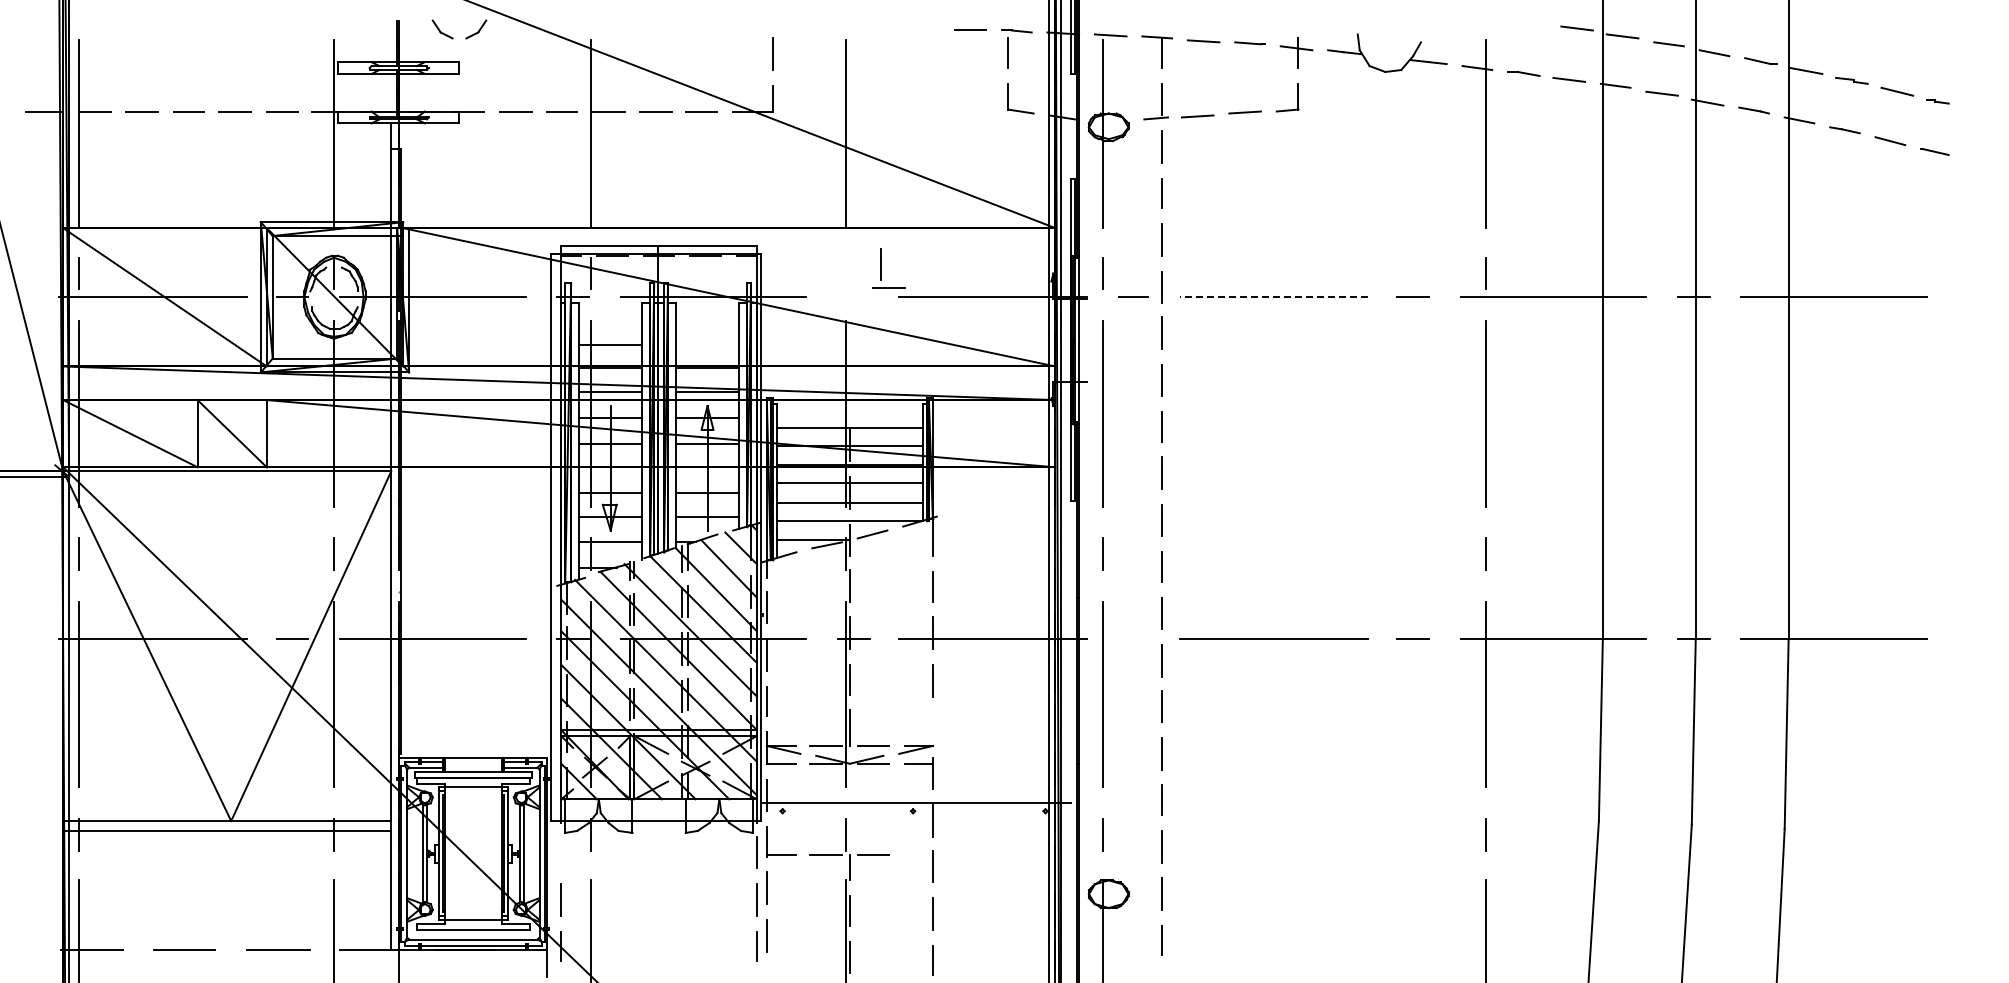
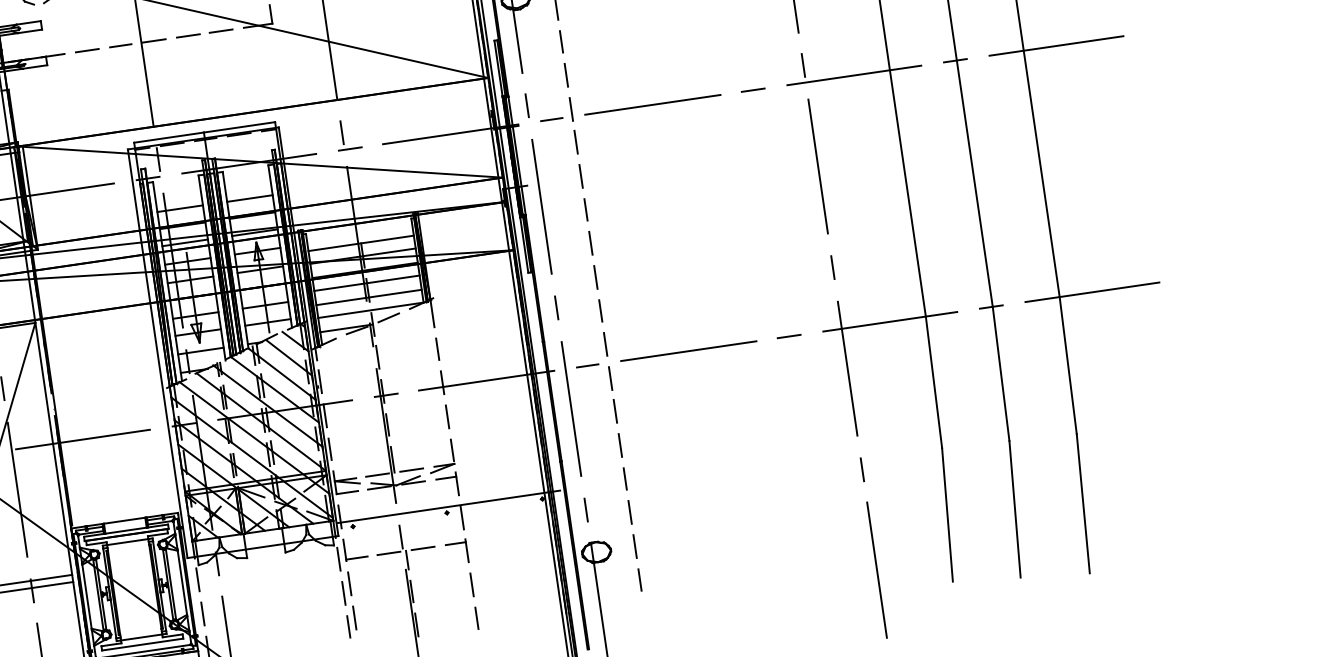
part: (881, 268) -> (342, 135), moved
line: (1273, 297) -> (652, 105), dashed -> solid
line: (707, 344) -> (249, 198), added
line: (1133, 639) -> (587, 366), added
line: (932, 727) -> (452, 450), added
line: (561, 852) -> (198, 579), added
line: (918, 854) -> (455, 543), added

